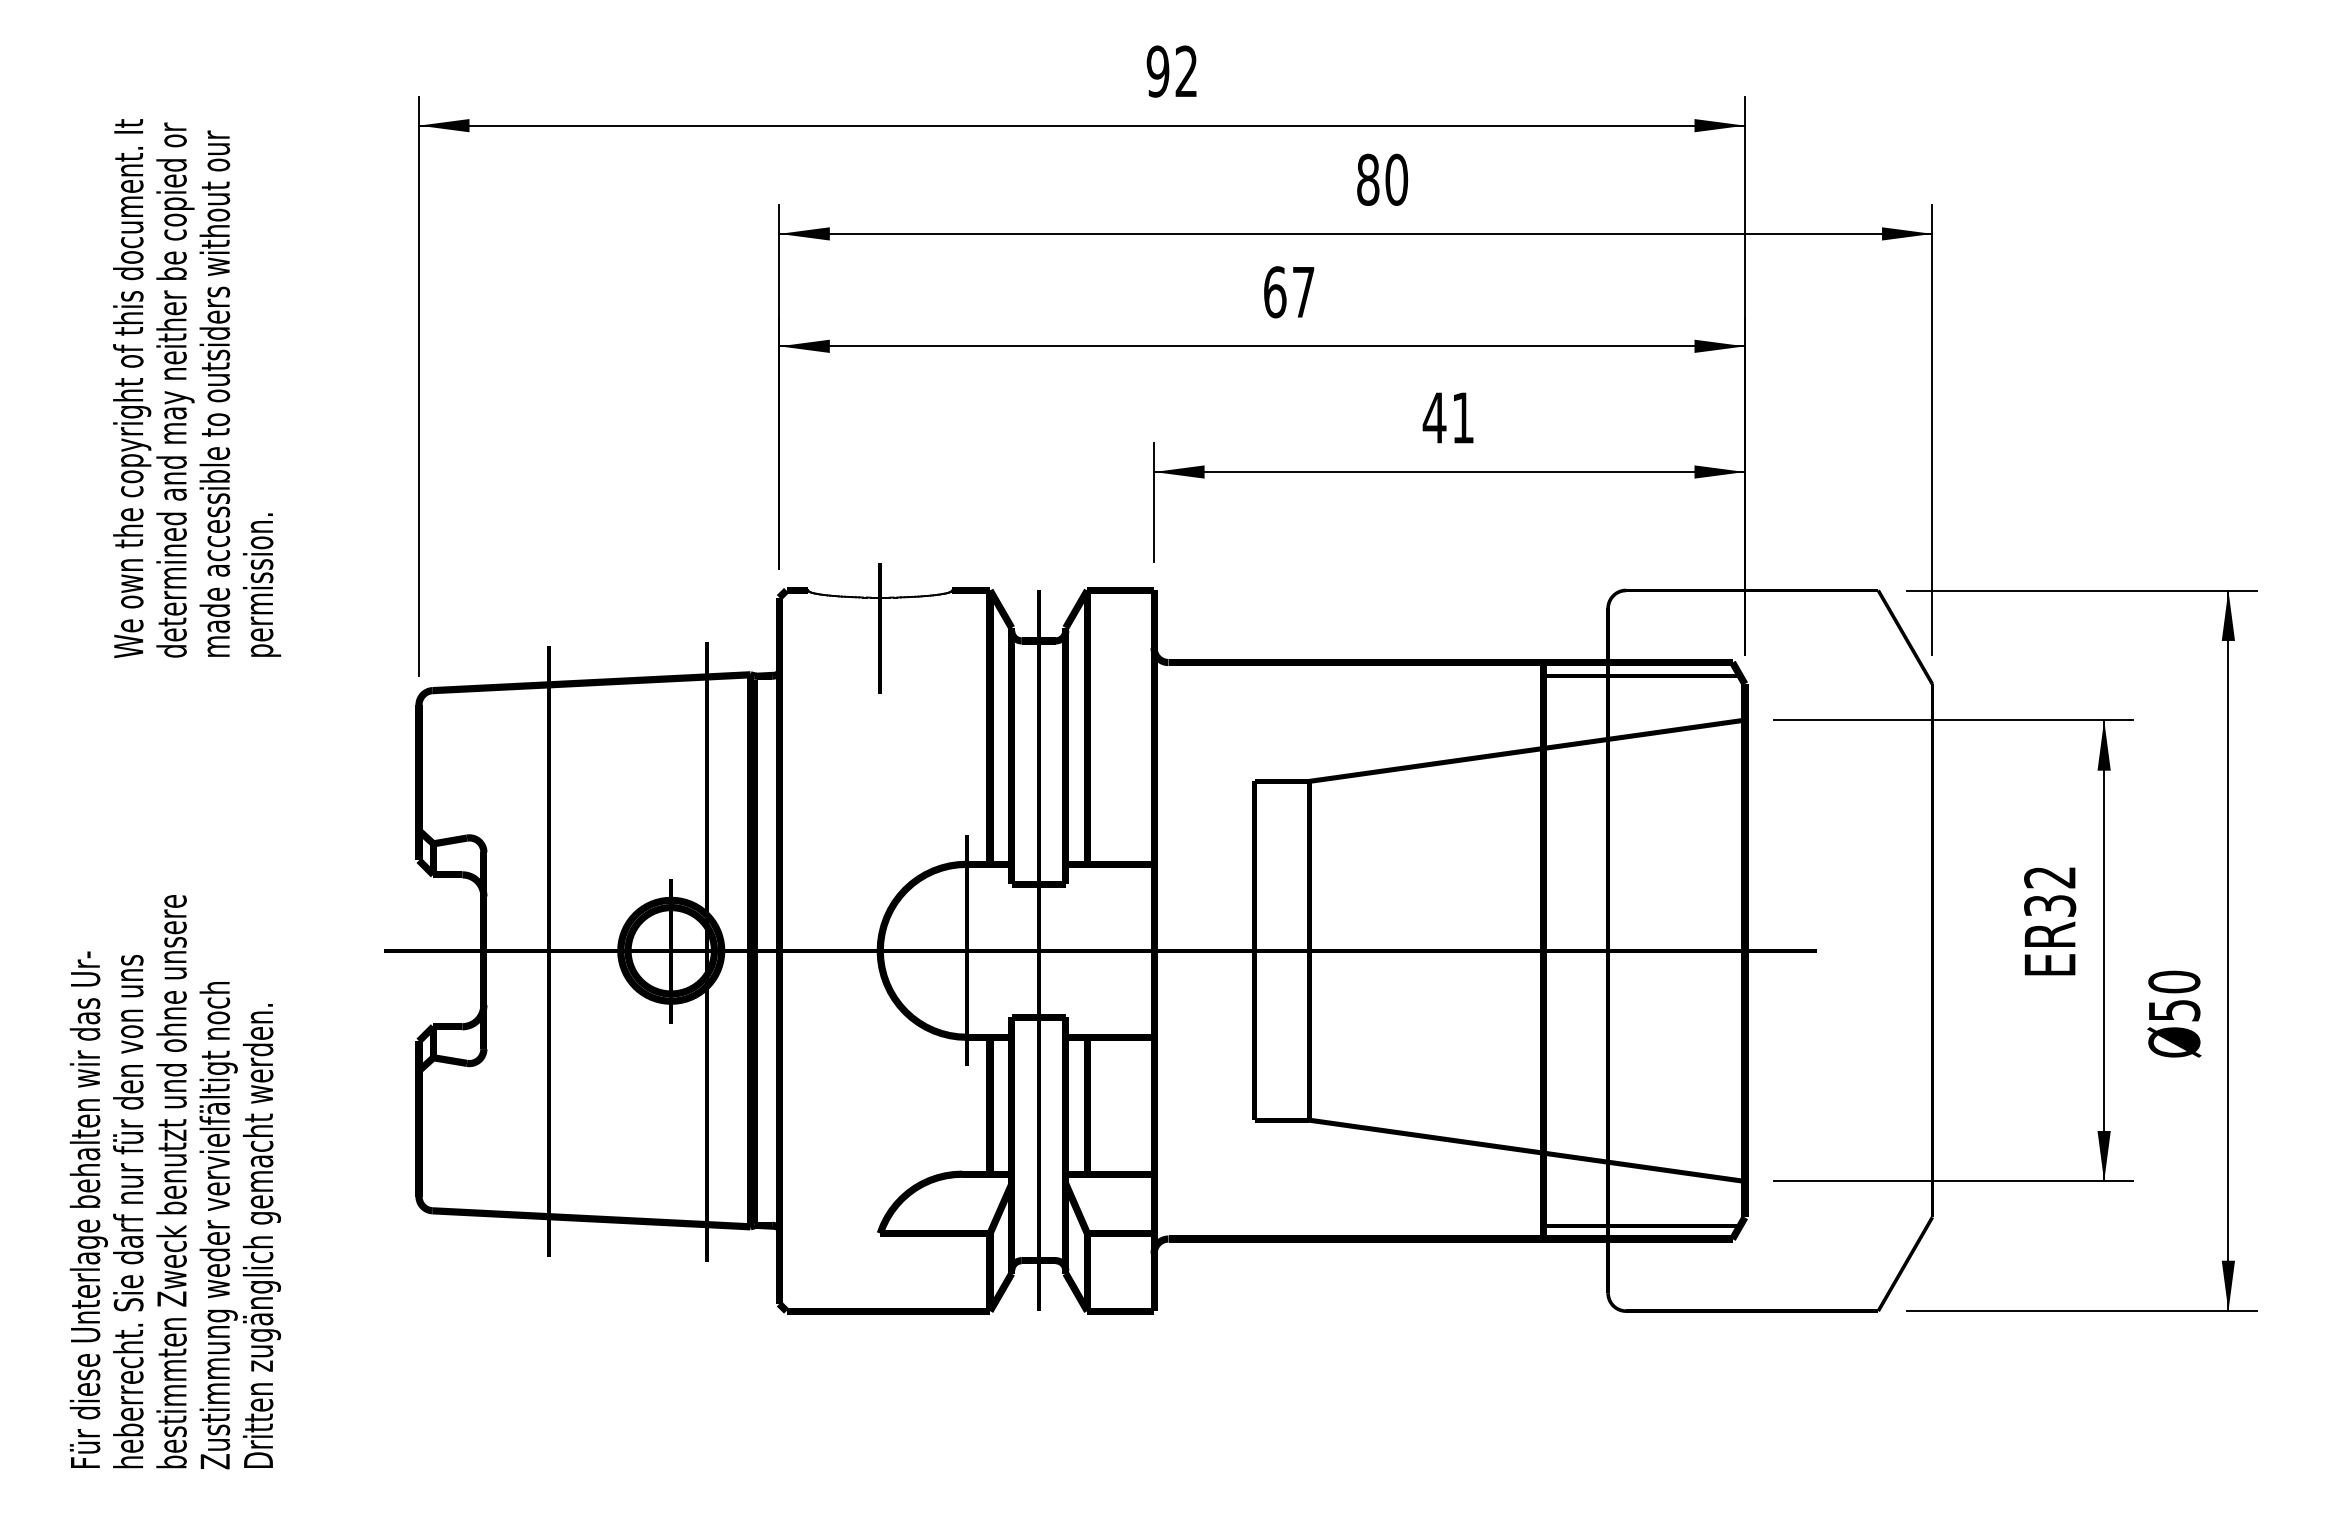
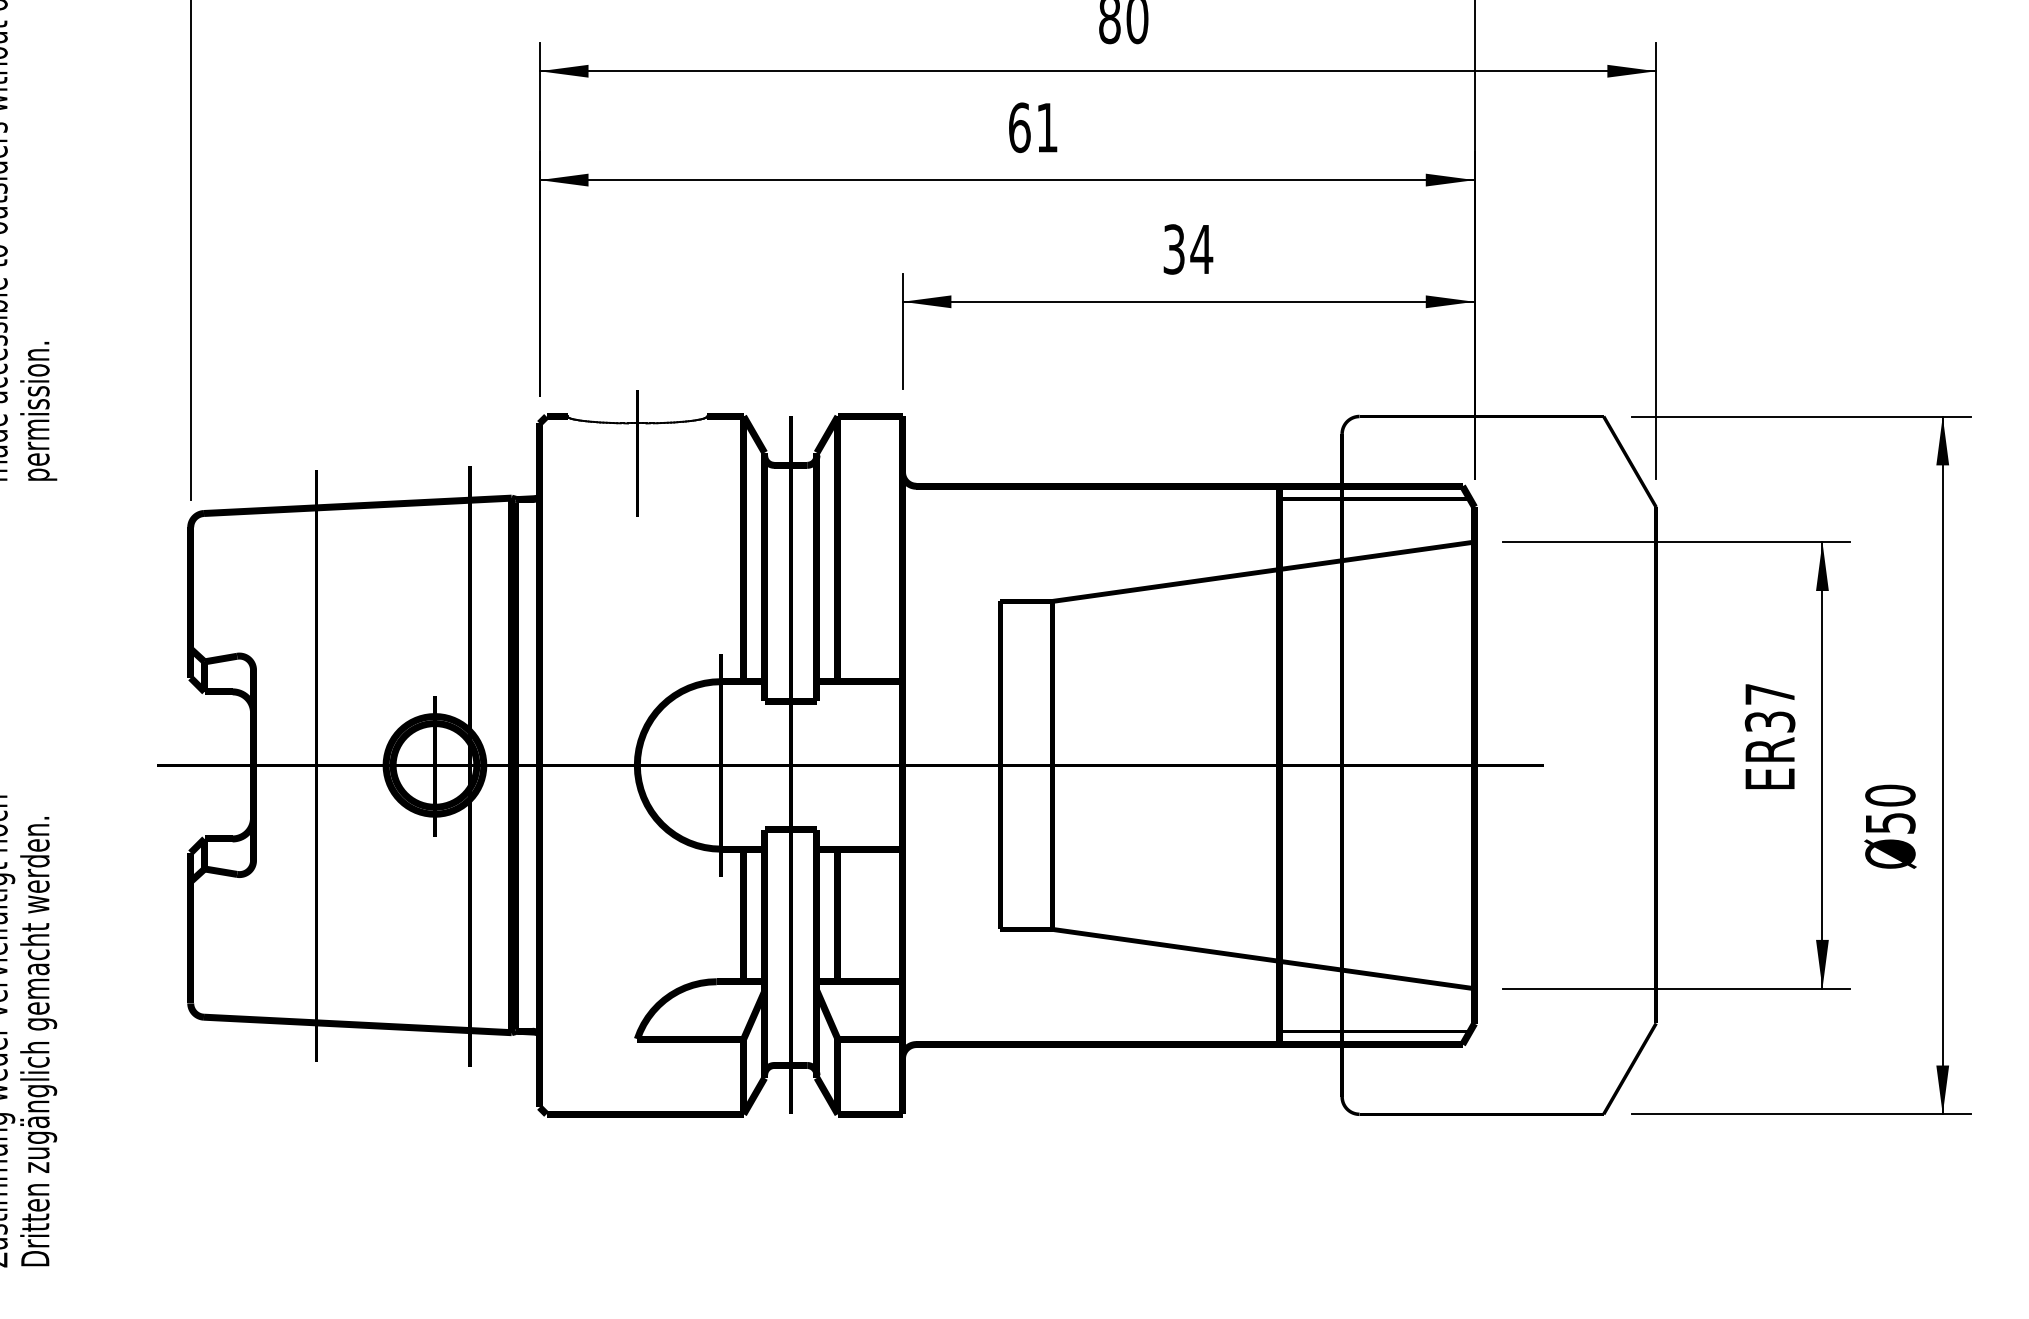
text: (1303, 292) -> (1047, 127), 67 -> 61
text: (1448, 417) -> (1187, 249), 41 -> 34
text: (2049, 877) -> (1769, 694), 32 -> 37

